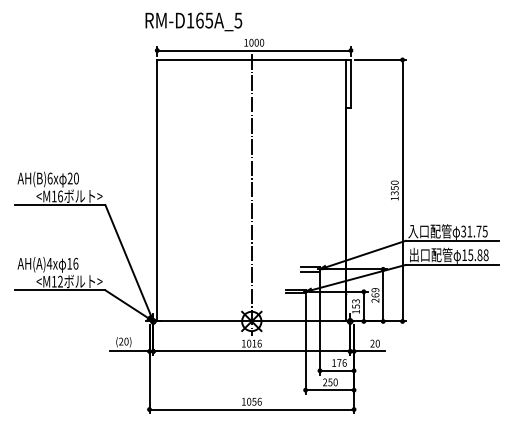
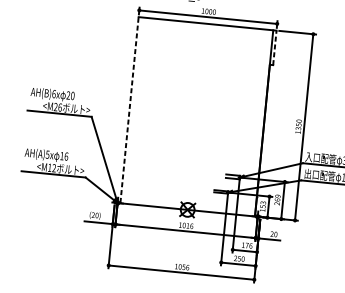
line: (350, 83) -> (274, 47), solid -> dashed
line: (157, 189) -> (129, 109), solid -> dashed
text: (53, 195) -> (55, 106), <M16 -> <M26
line: (251, 195) -> (196, 120), removed
text: (49, 263) -> (47, 154), AH(A)4x -> AH(A)5x

